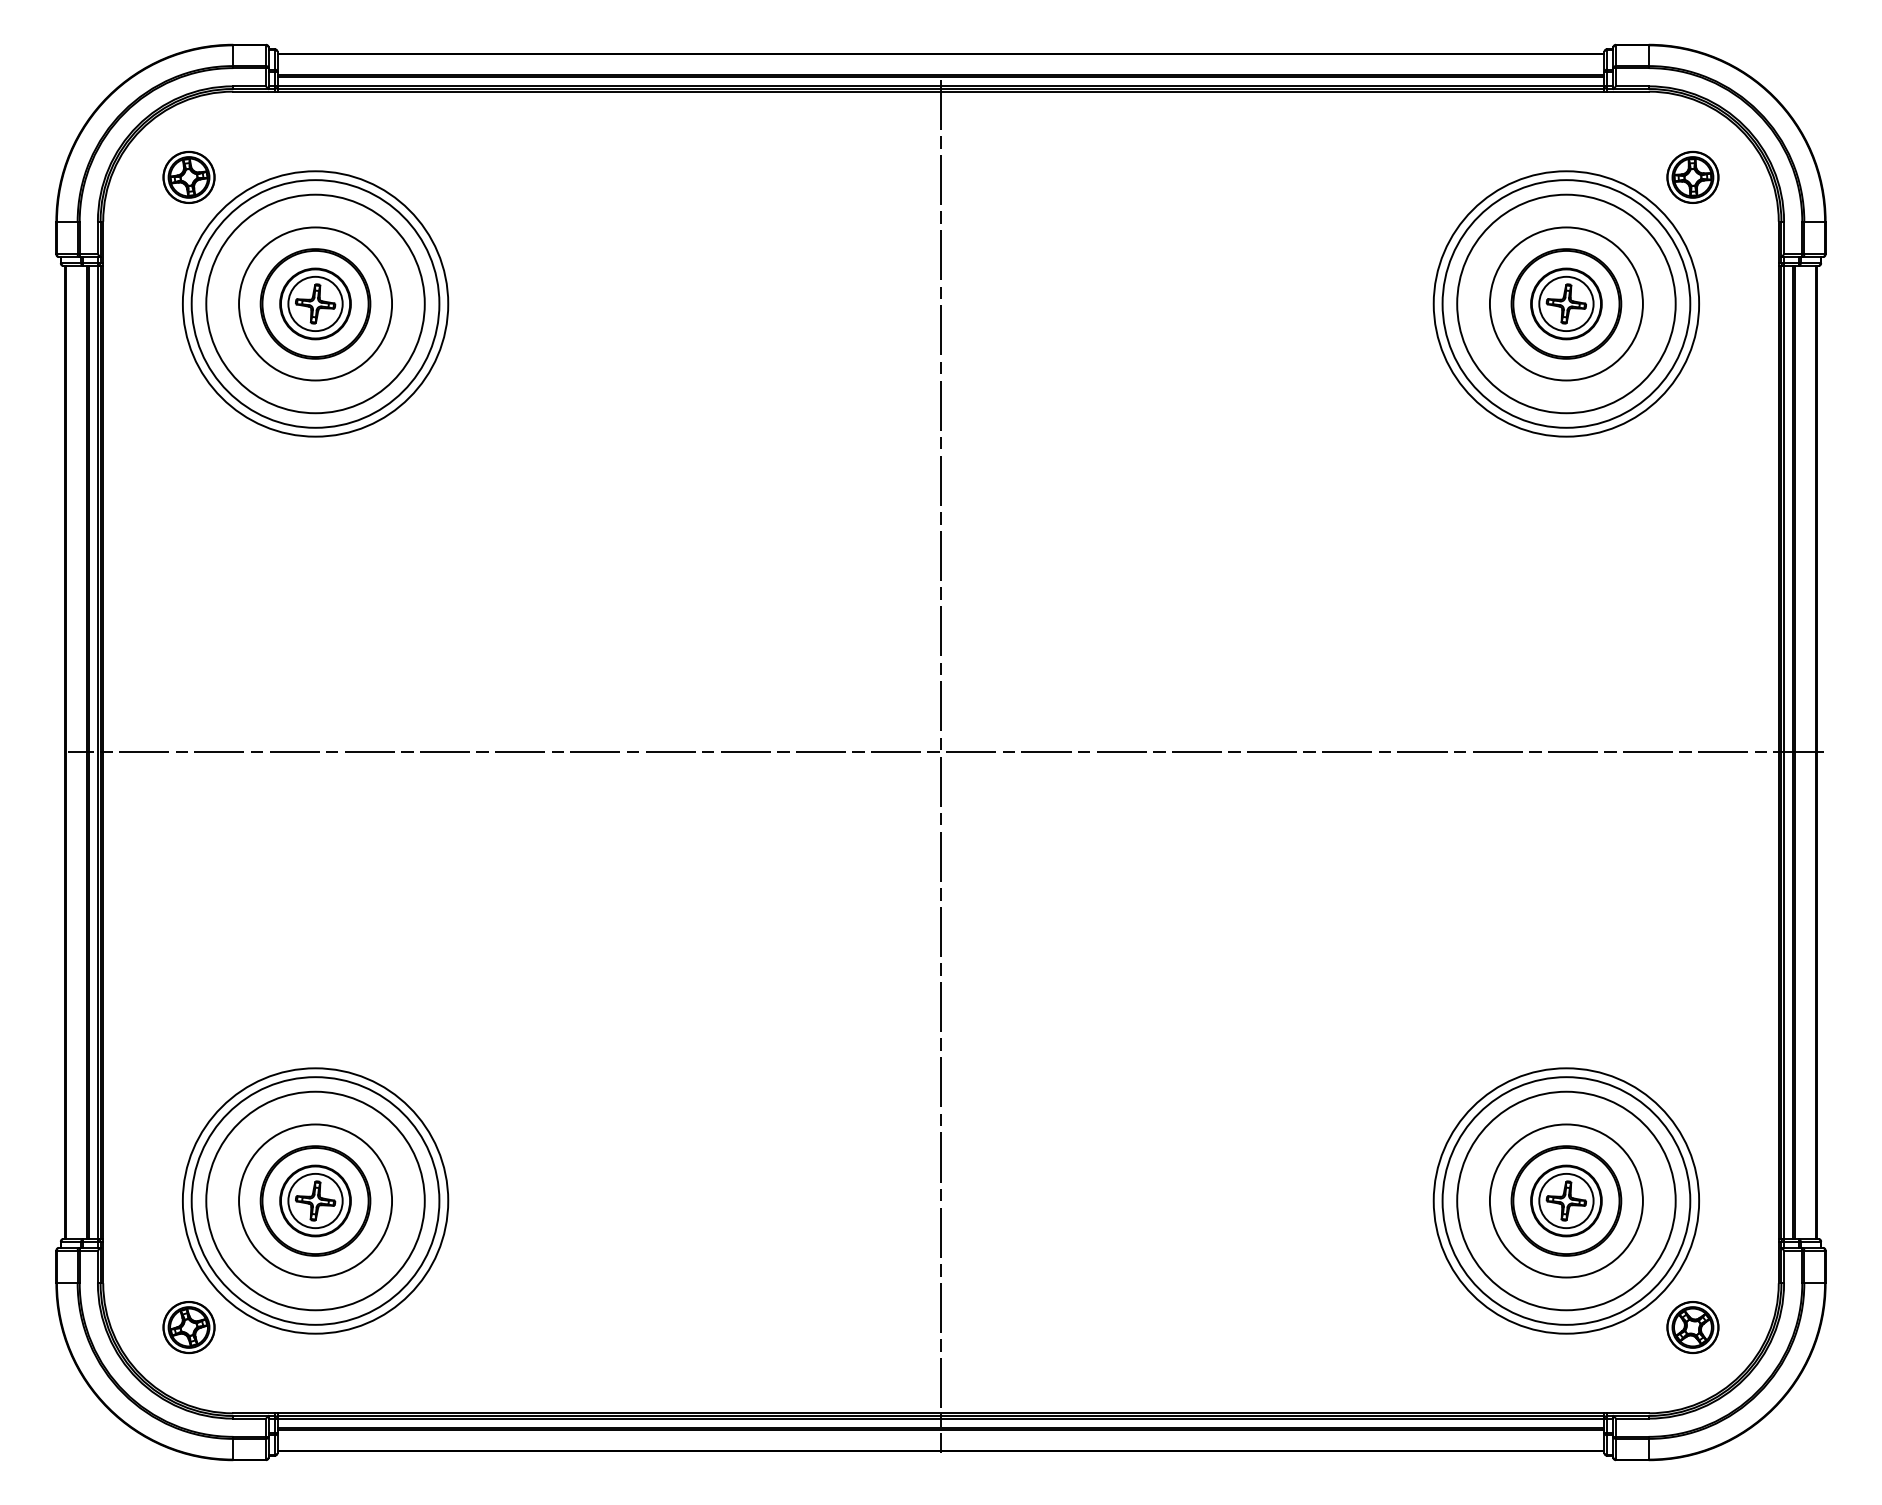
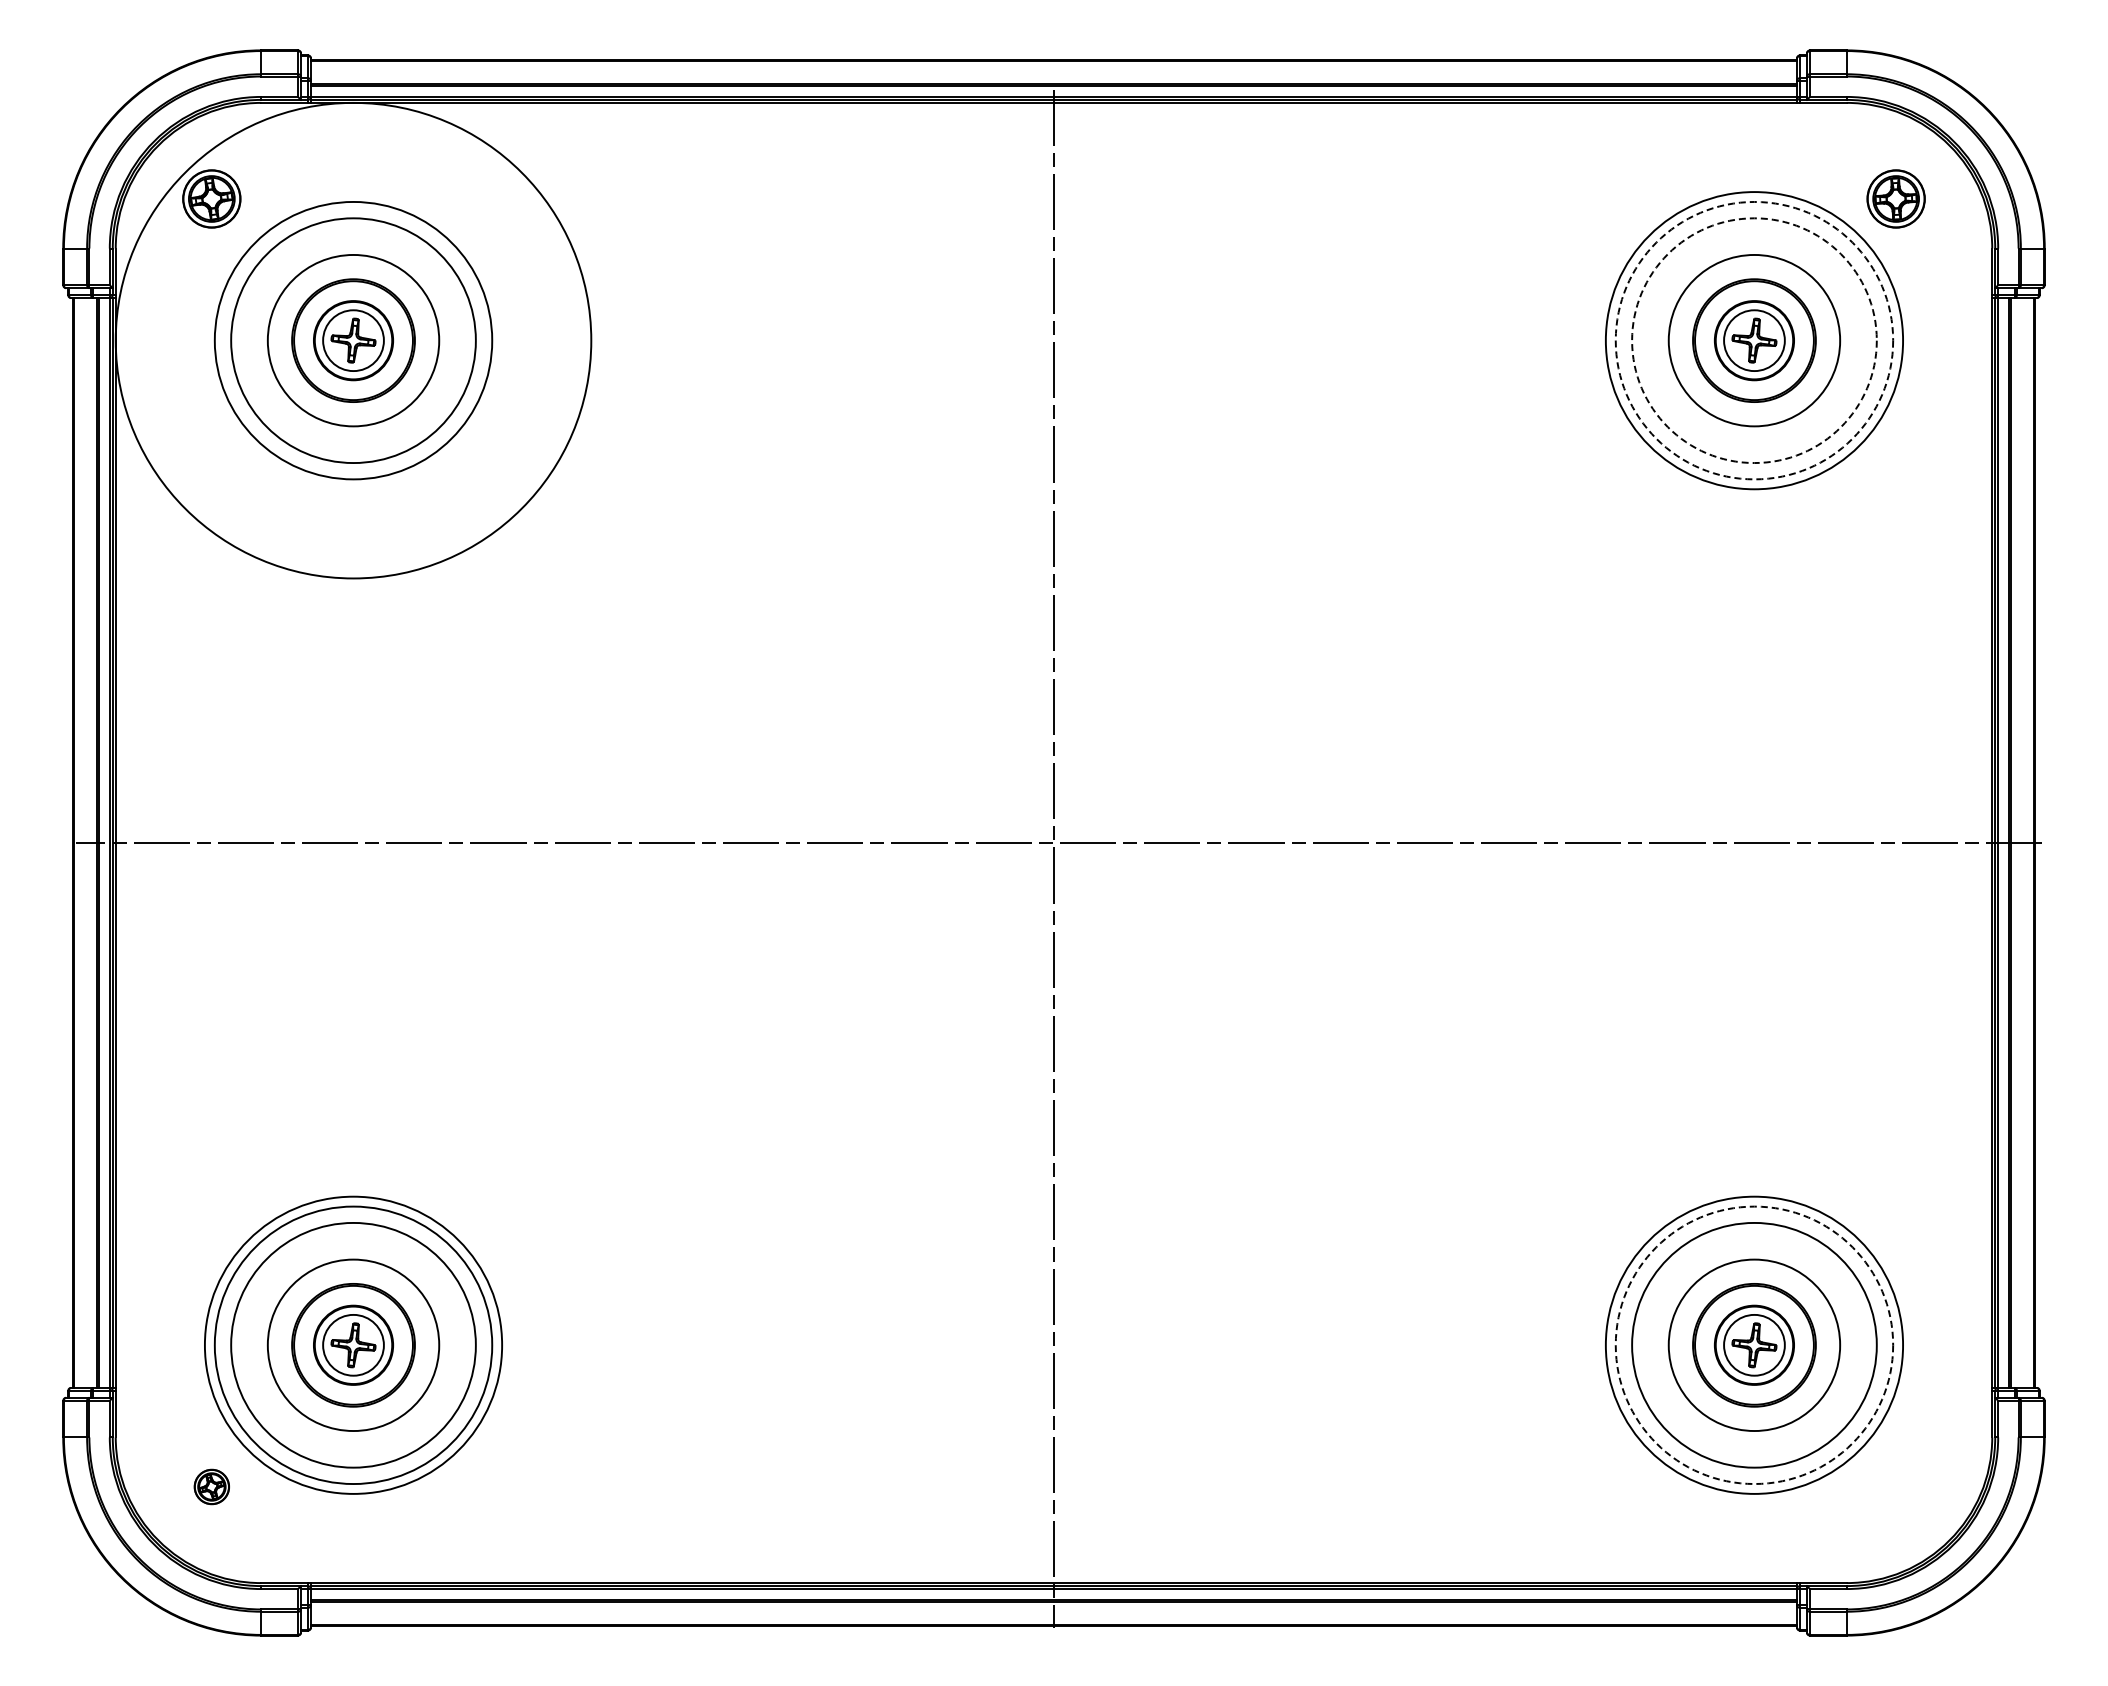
circle: (315, 303) -> (353, 340), size x1.6
circle: (1566, 303) -> (1754, 340), solid -> dashed
circle: (1566, 303) -> (1754, 340), solid -> dashed
circle: (1566, 1201) -> (1754, 1345), solid -> dashed
part: (188, 1327) -> (211, 1486), size x0.6
part: (1692, 1327) -> (1895, 1486), removed

